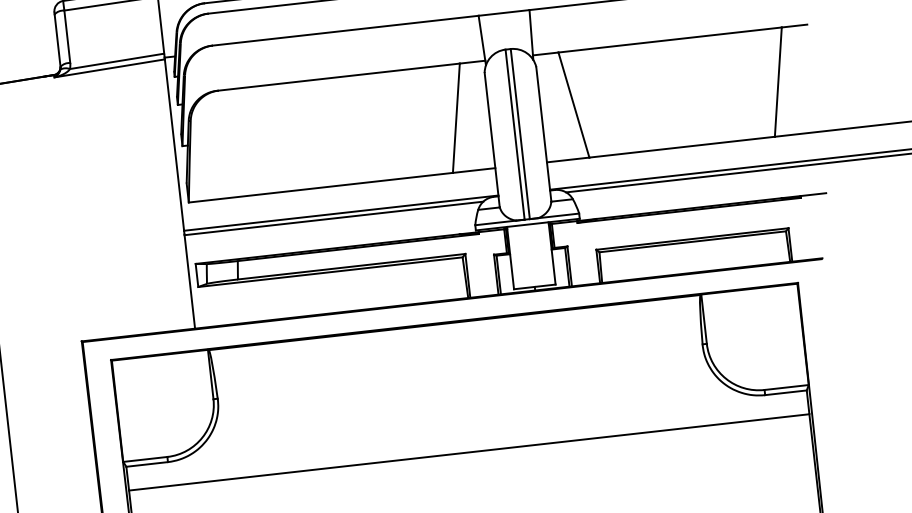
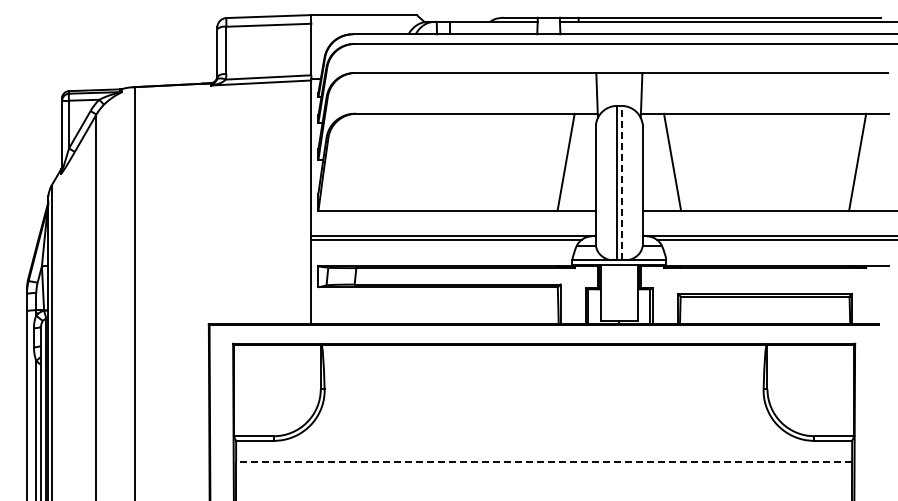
line: (520, 133) -> (621, 182), solid -> dashed
line: (469, 452) -> (544, 462), solid -> dashed

